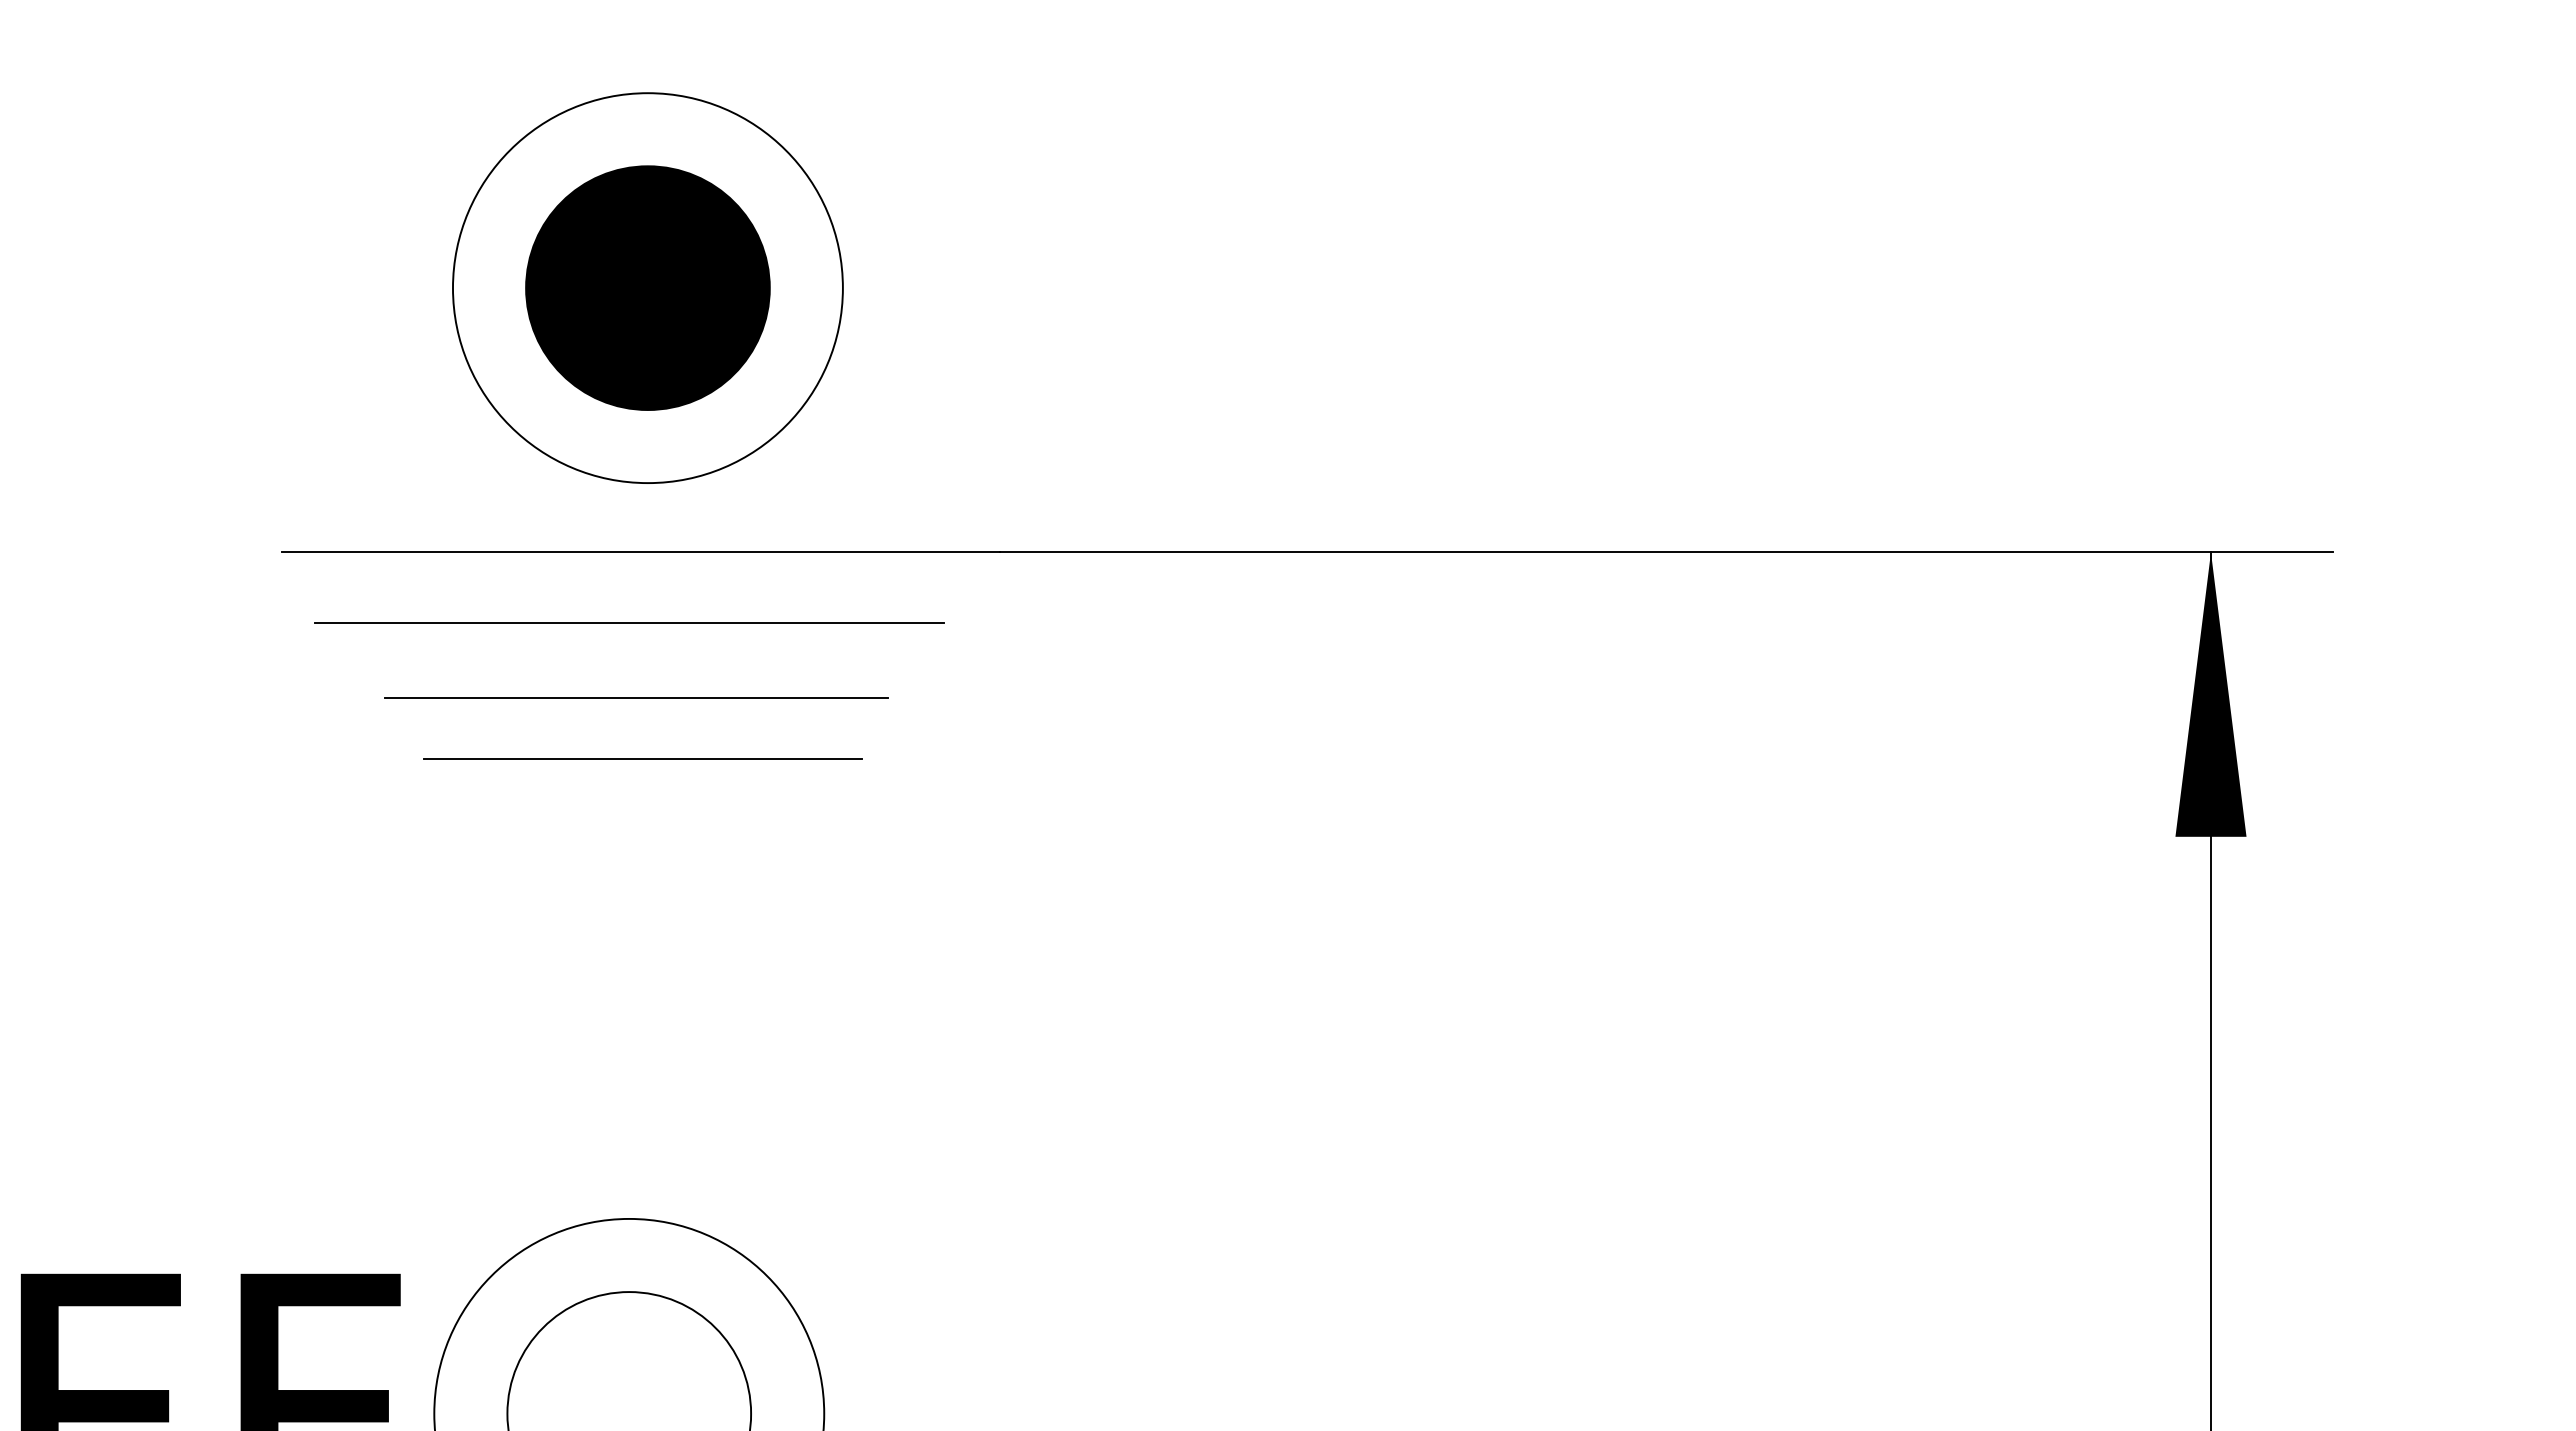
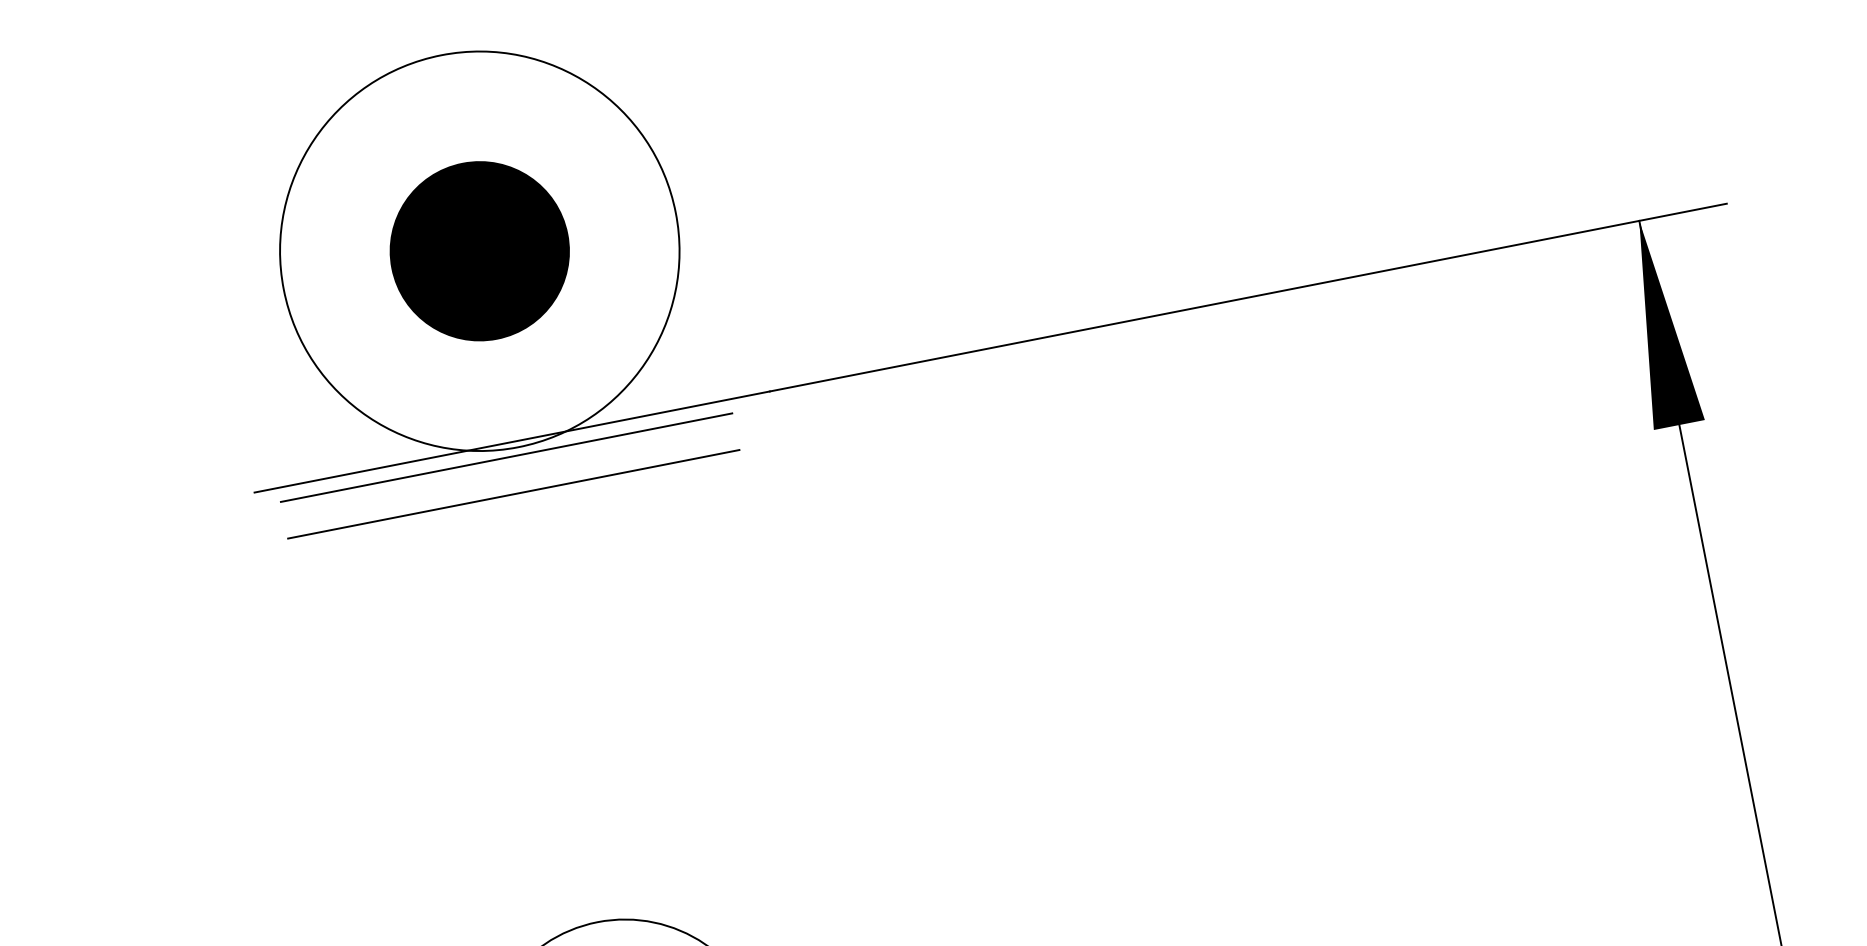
circle: (647, 288) -> (479, 251), size x1.4
line: (629, 571) -> (506, 457), added
line: (636, 697) -> (529, 546), removed
line: (642, 759) -> (542, 590), removed

